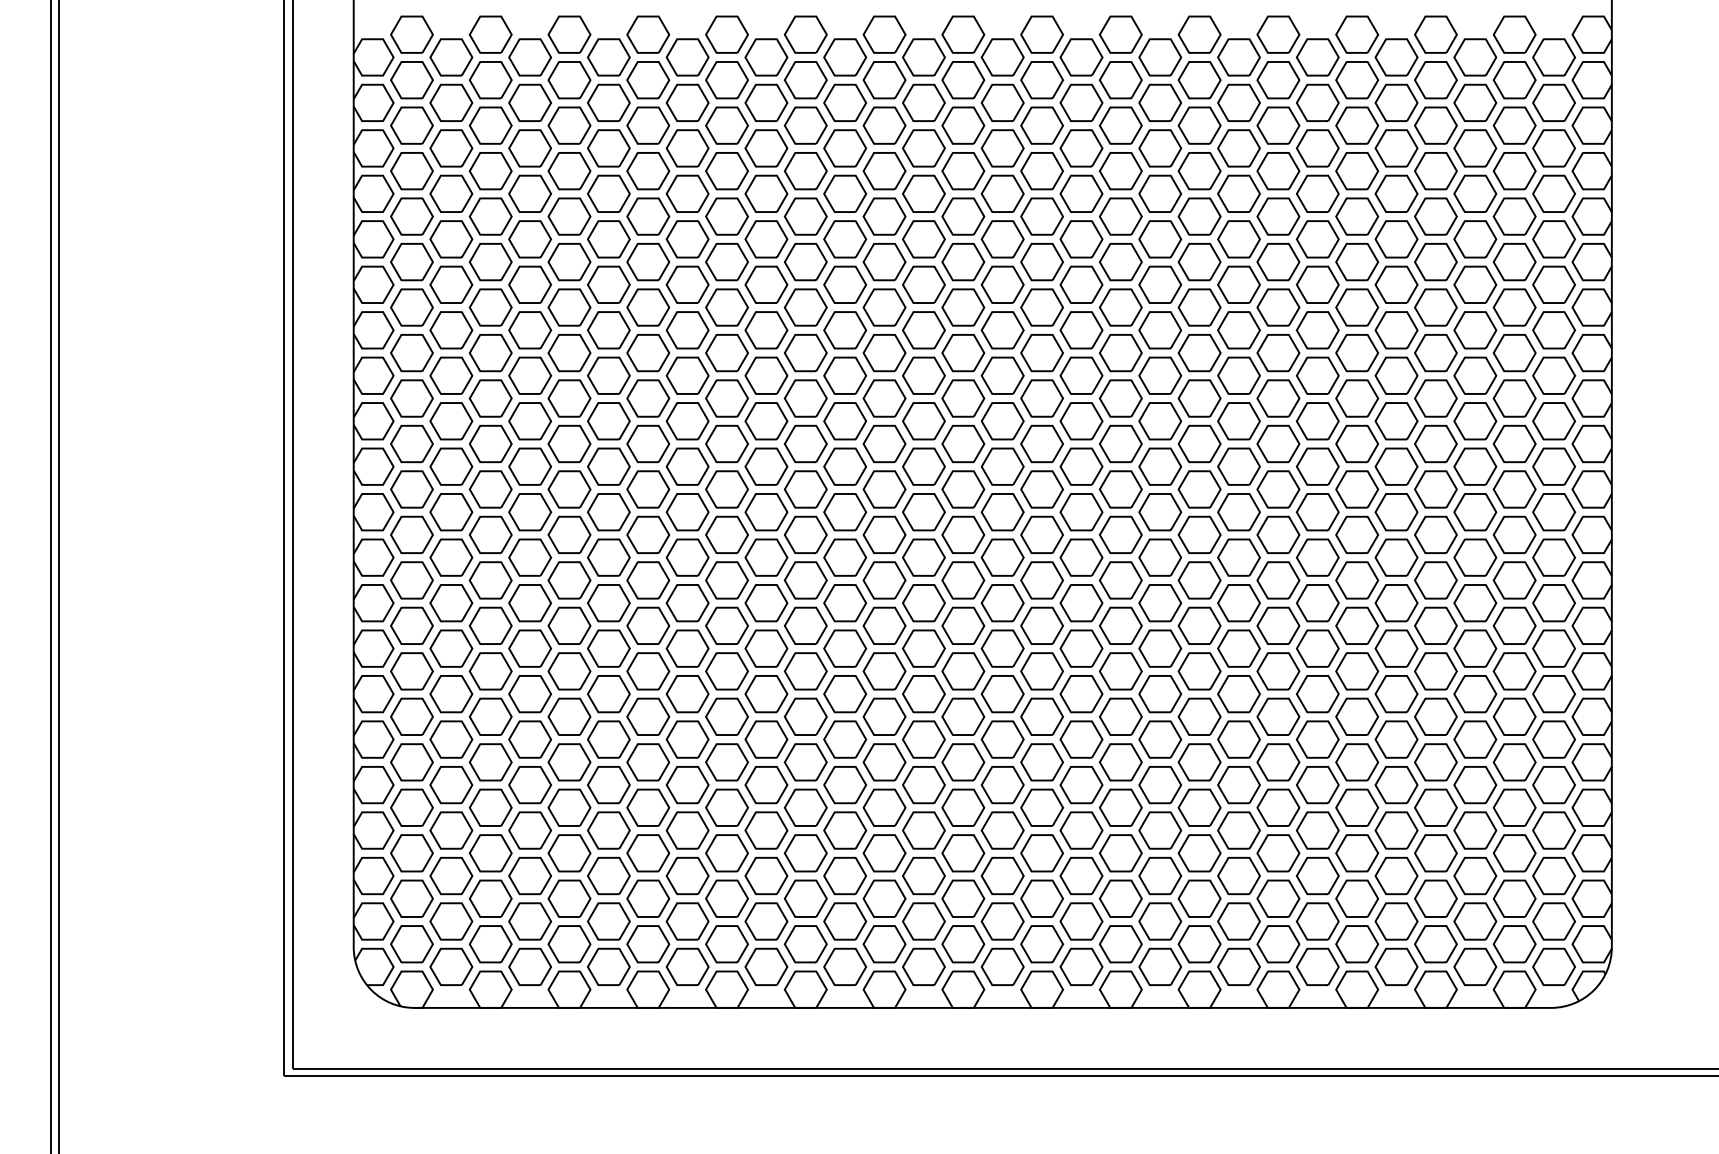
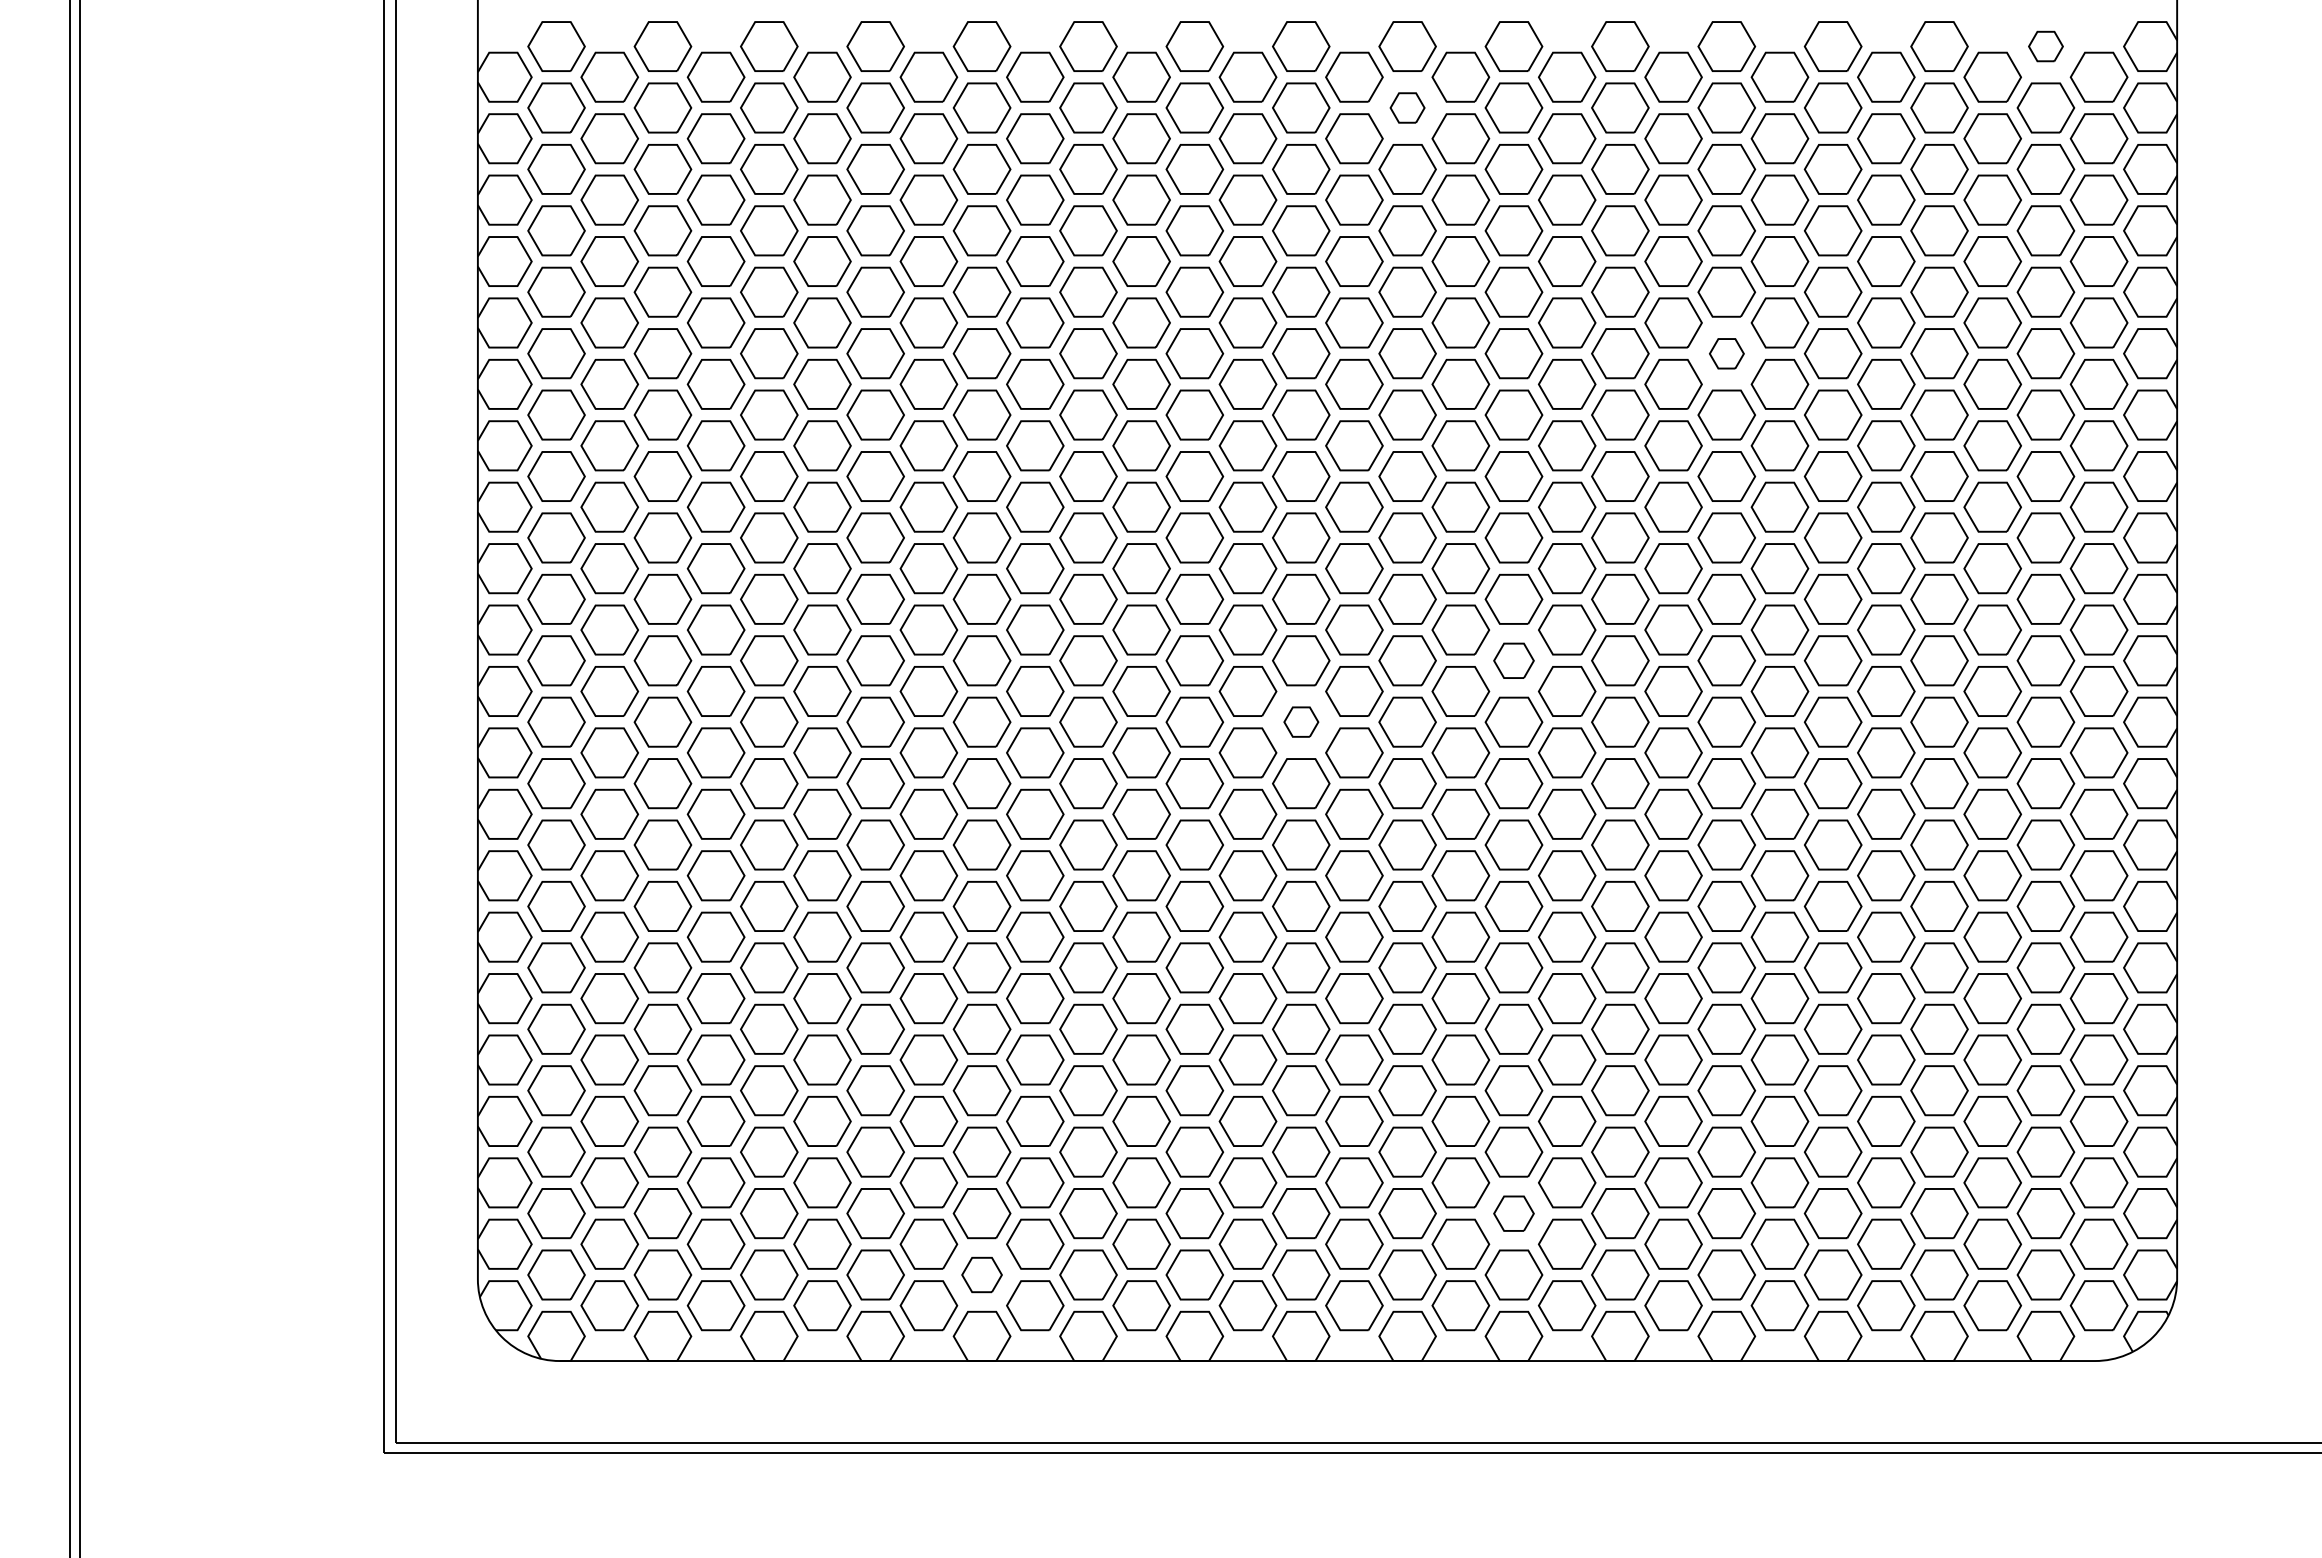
part: (1514, 34) -> (2045, 46), size x0.6
part: (1042, 79) -> (1407, 107), size x0.6
part: (1278, 261) -> (1726, 353), size x0.6
part: (1120, 489) -> (1513, 660), size x0.7
part: (963, 534) -> (1301, 721), size x0.6
part: (1120, 898) -> (1513, 1213), size x0.7
part: (726, 943) -> (981, 1274), size x0.7

